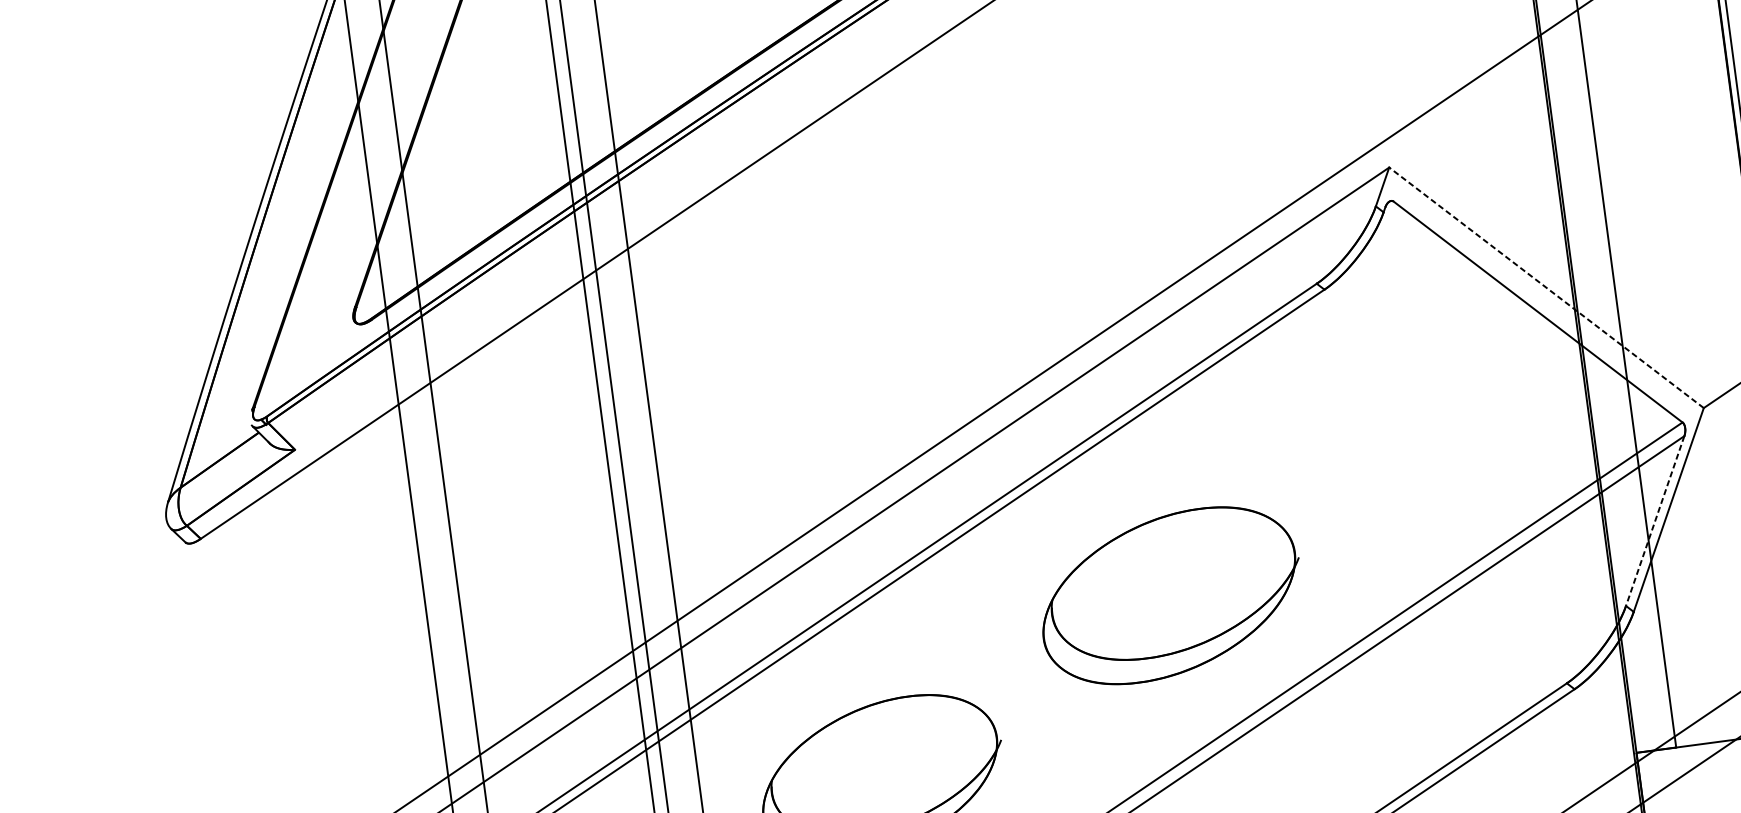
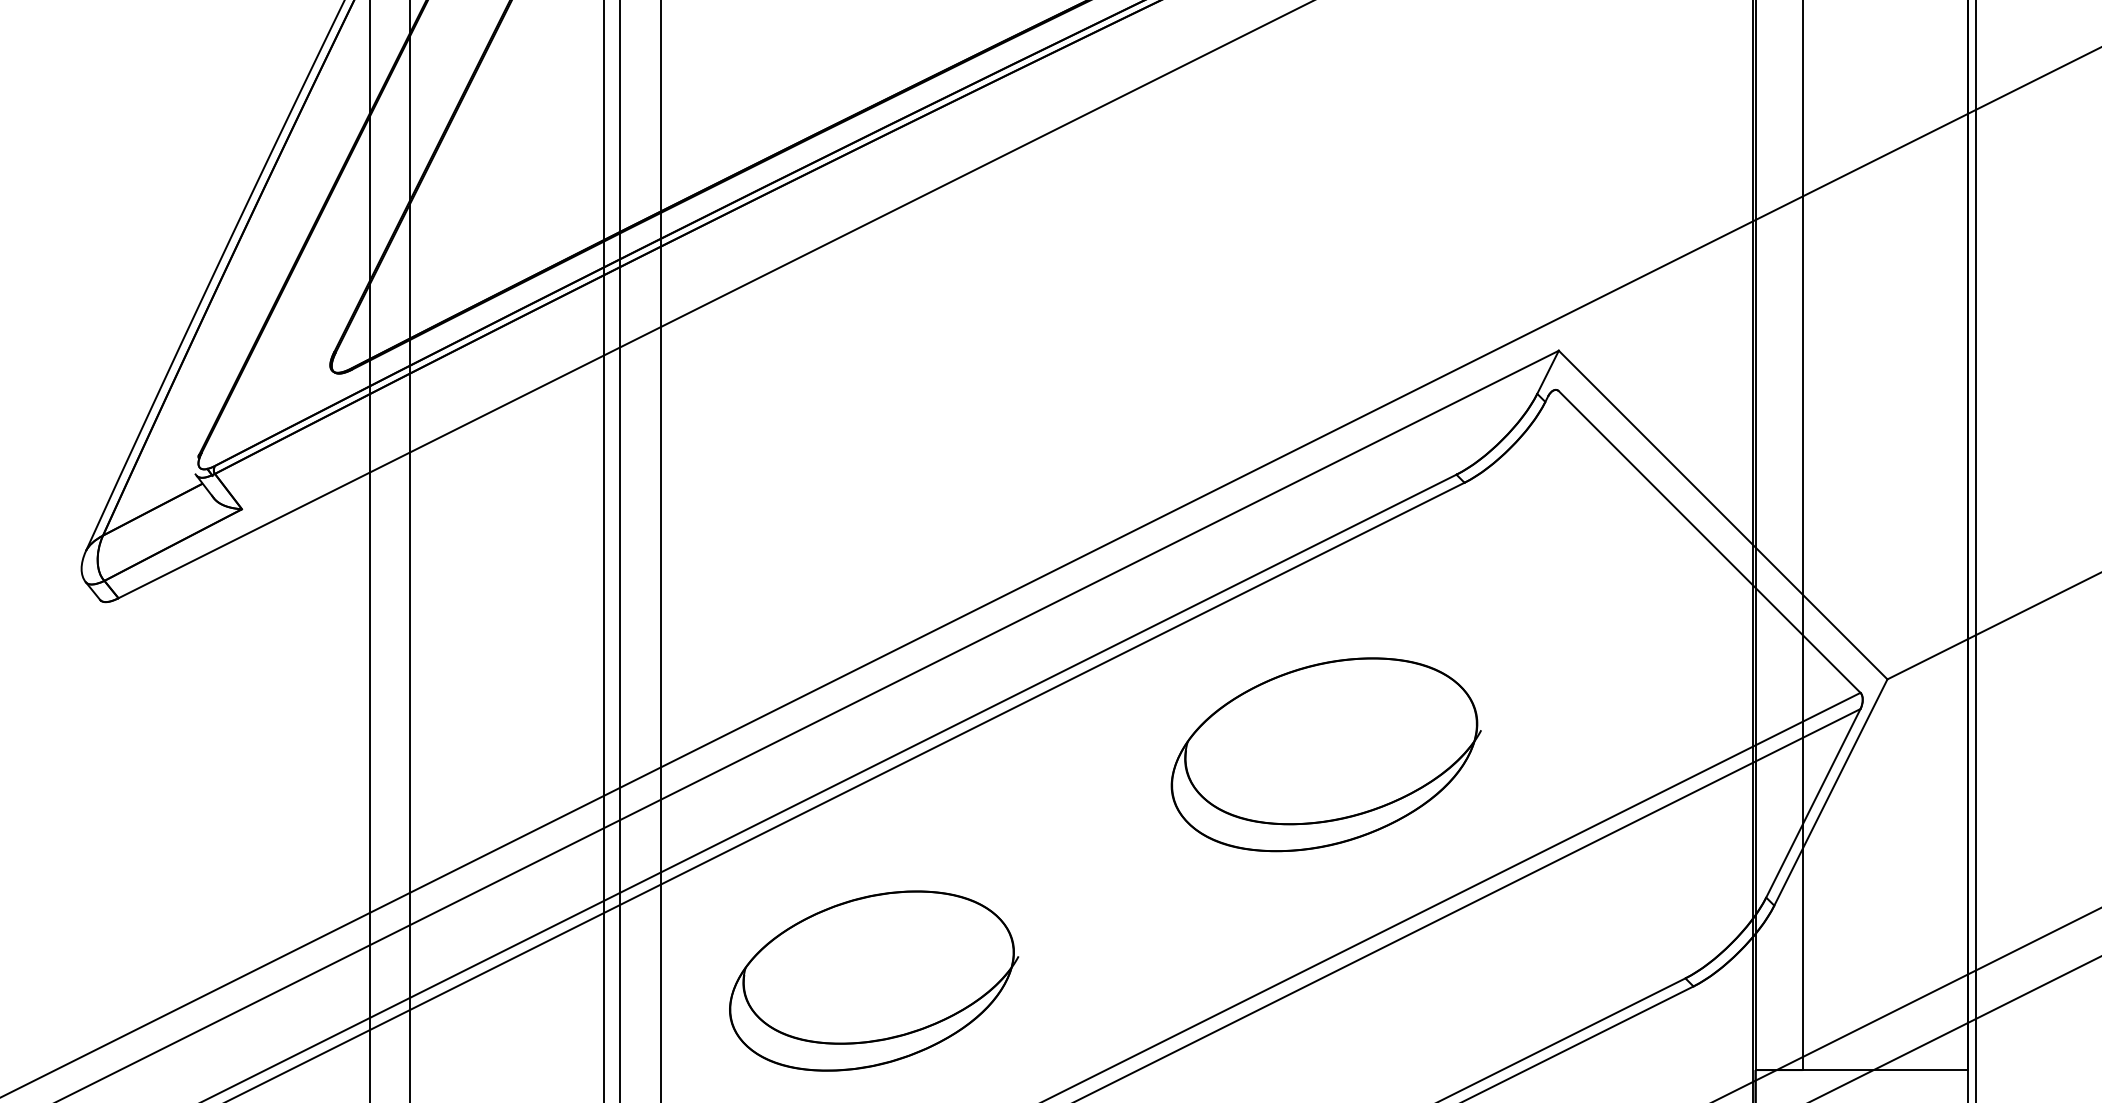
line: (1545, 287) -> (1722, 514), dashed -> solid
line: (1655, 521) -> (1813, 803), dashed -> solid
part: (1170, 595) -> (1325, 754), moved

